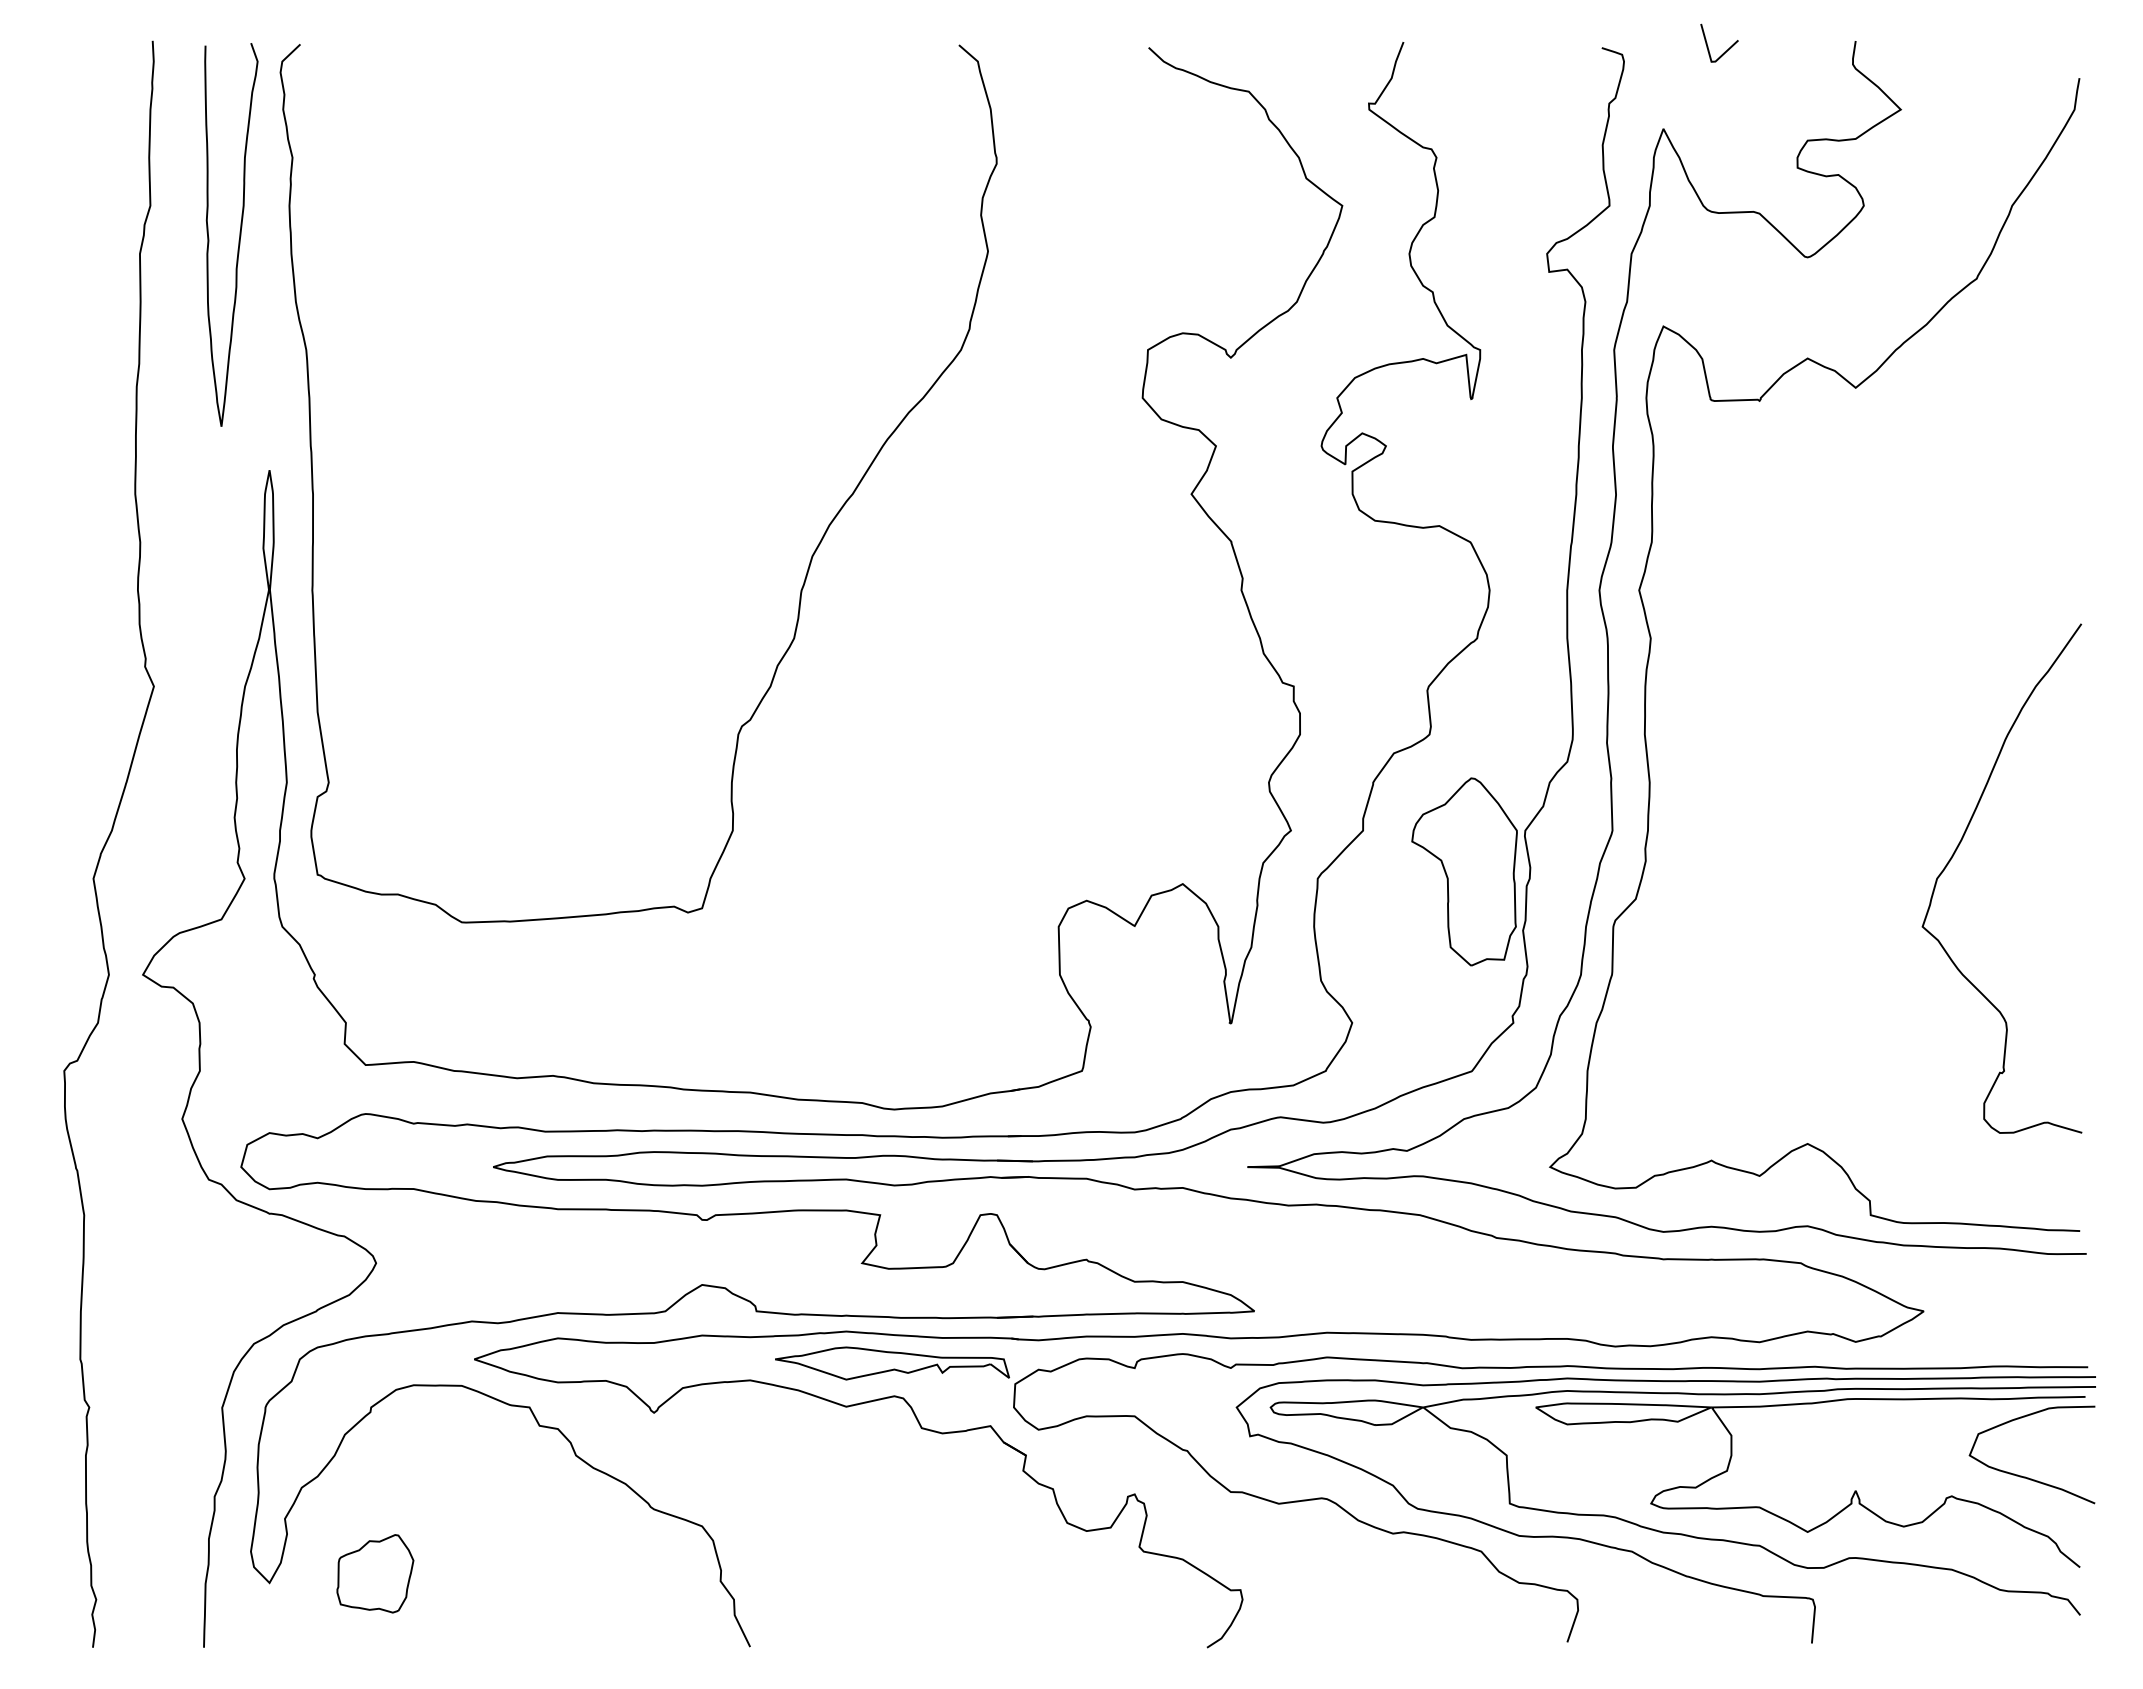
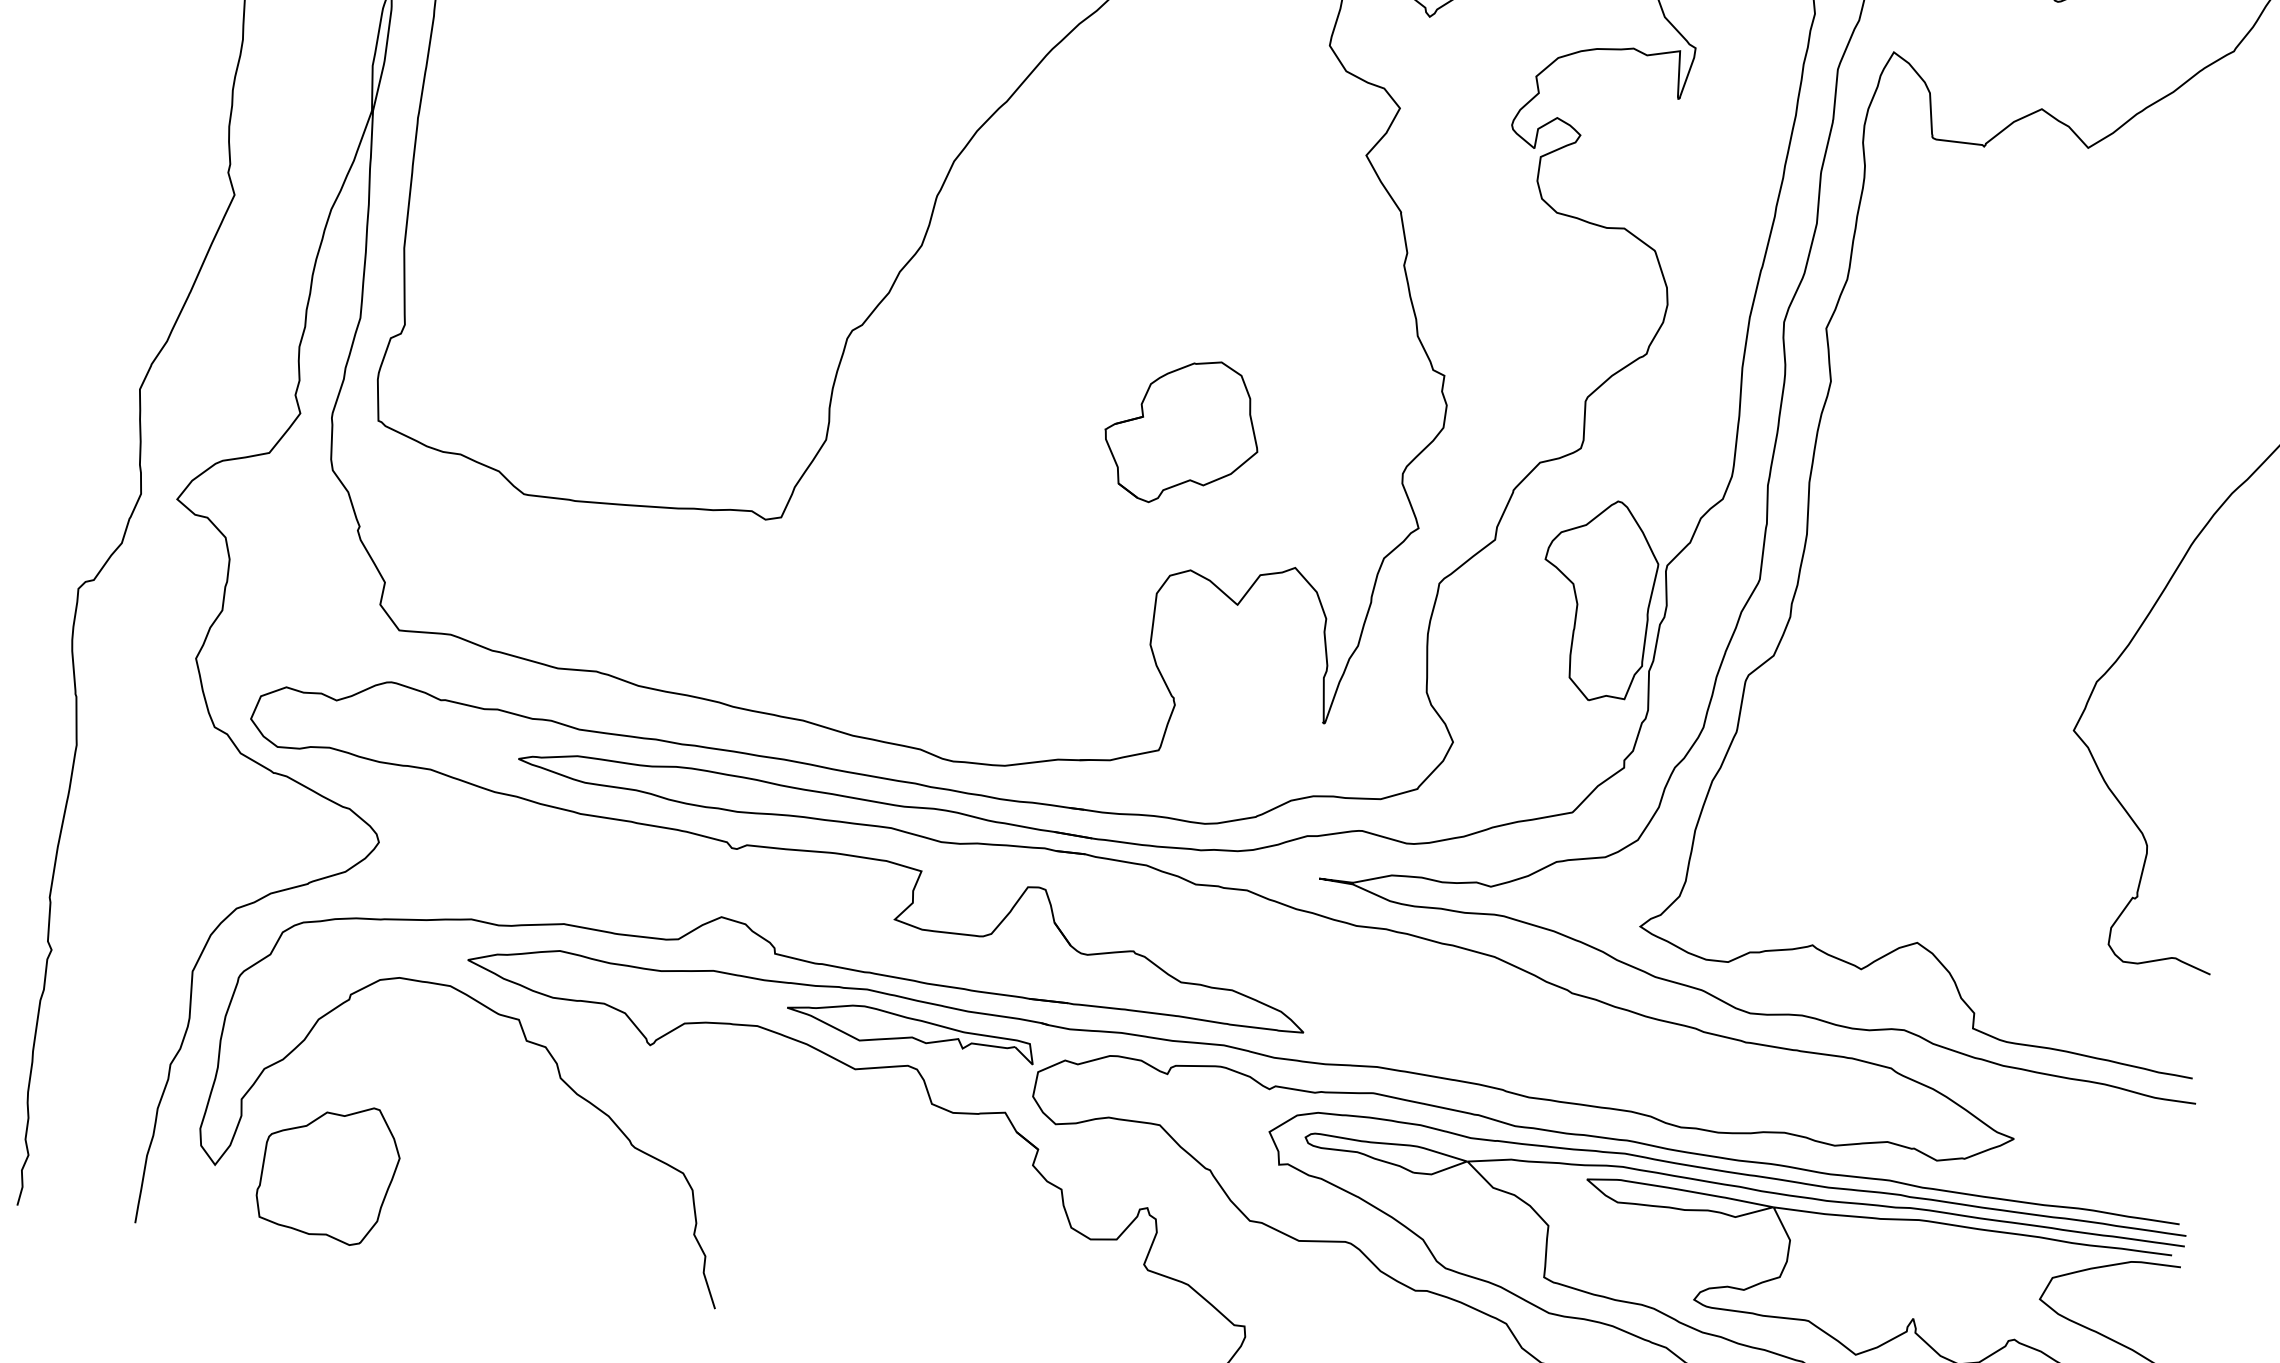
part: (1059, 774) -> (1181, 432), added
part: (375, 1573) -> (329, 1171), size x1.67

